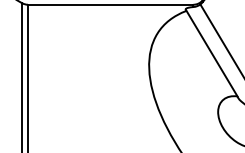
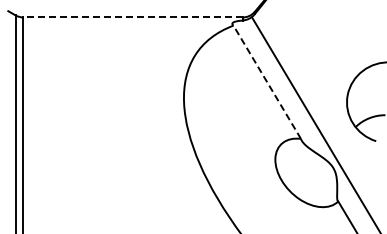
line: (111, 4) -> (133, 17), solid -> dashed
line: (212, 53) -> (267, 82), solid -> dashed

